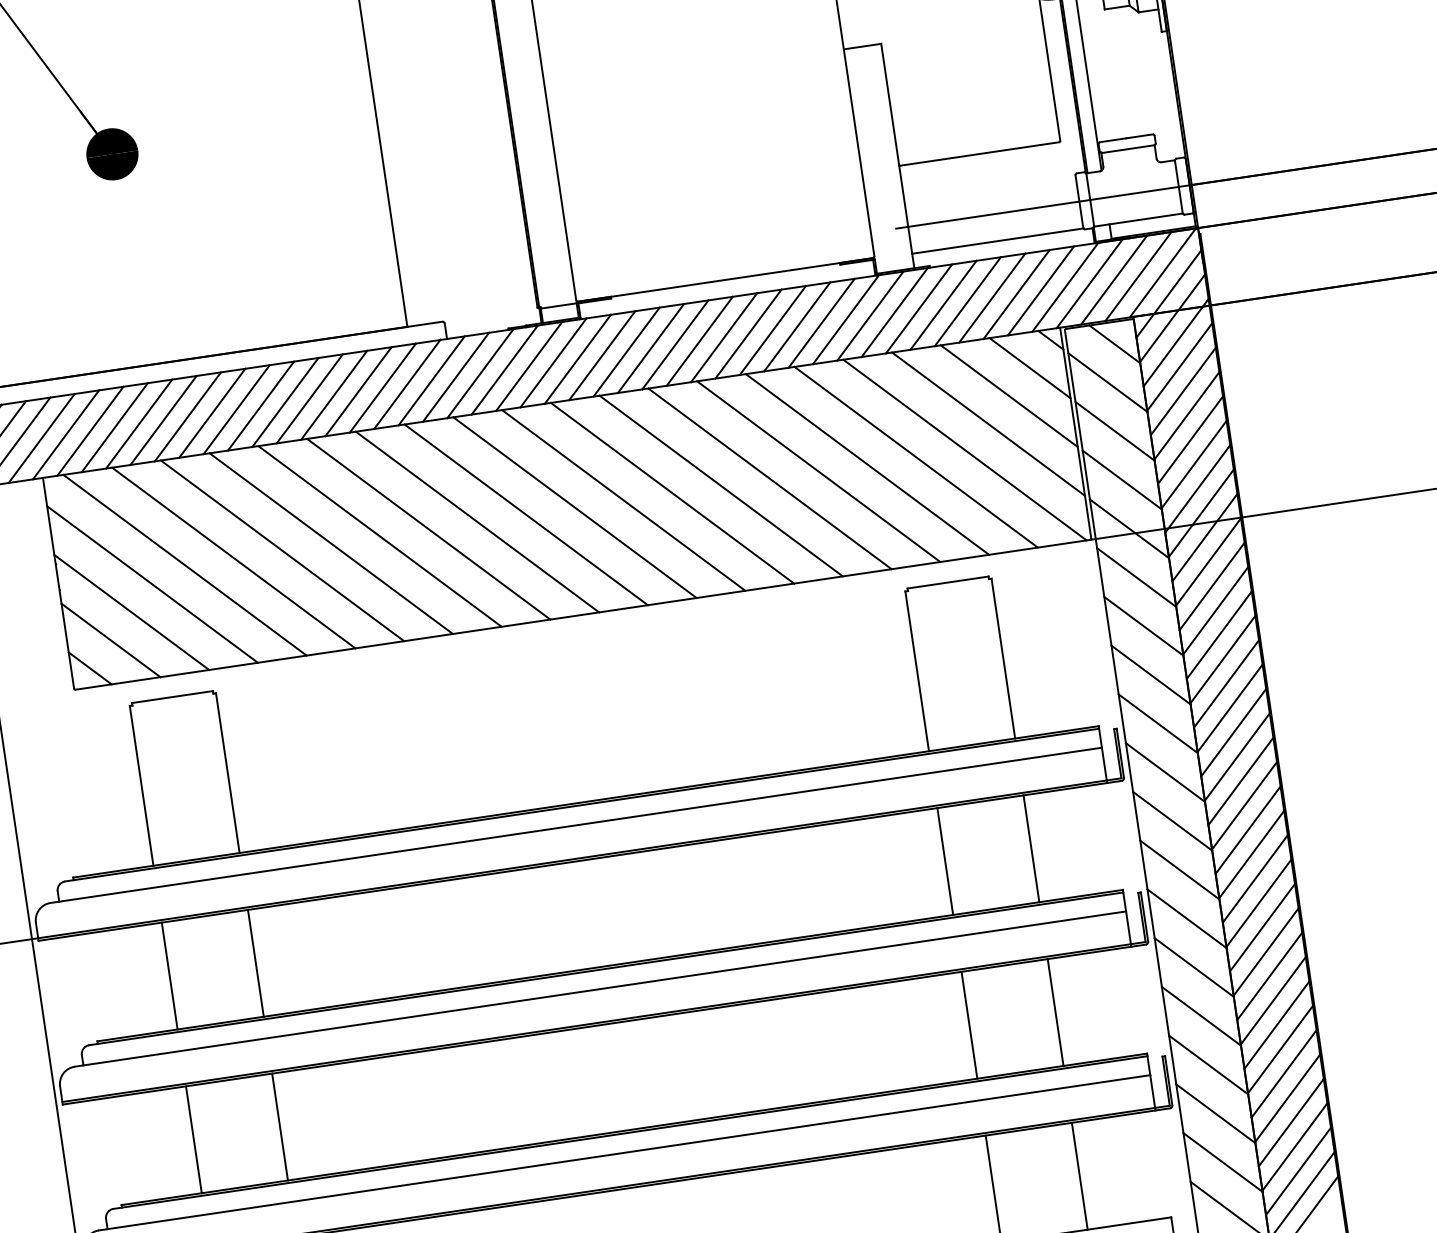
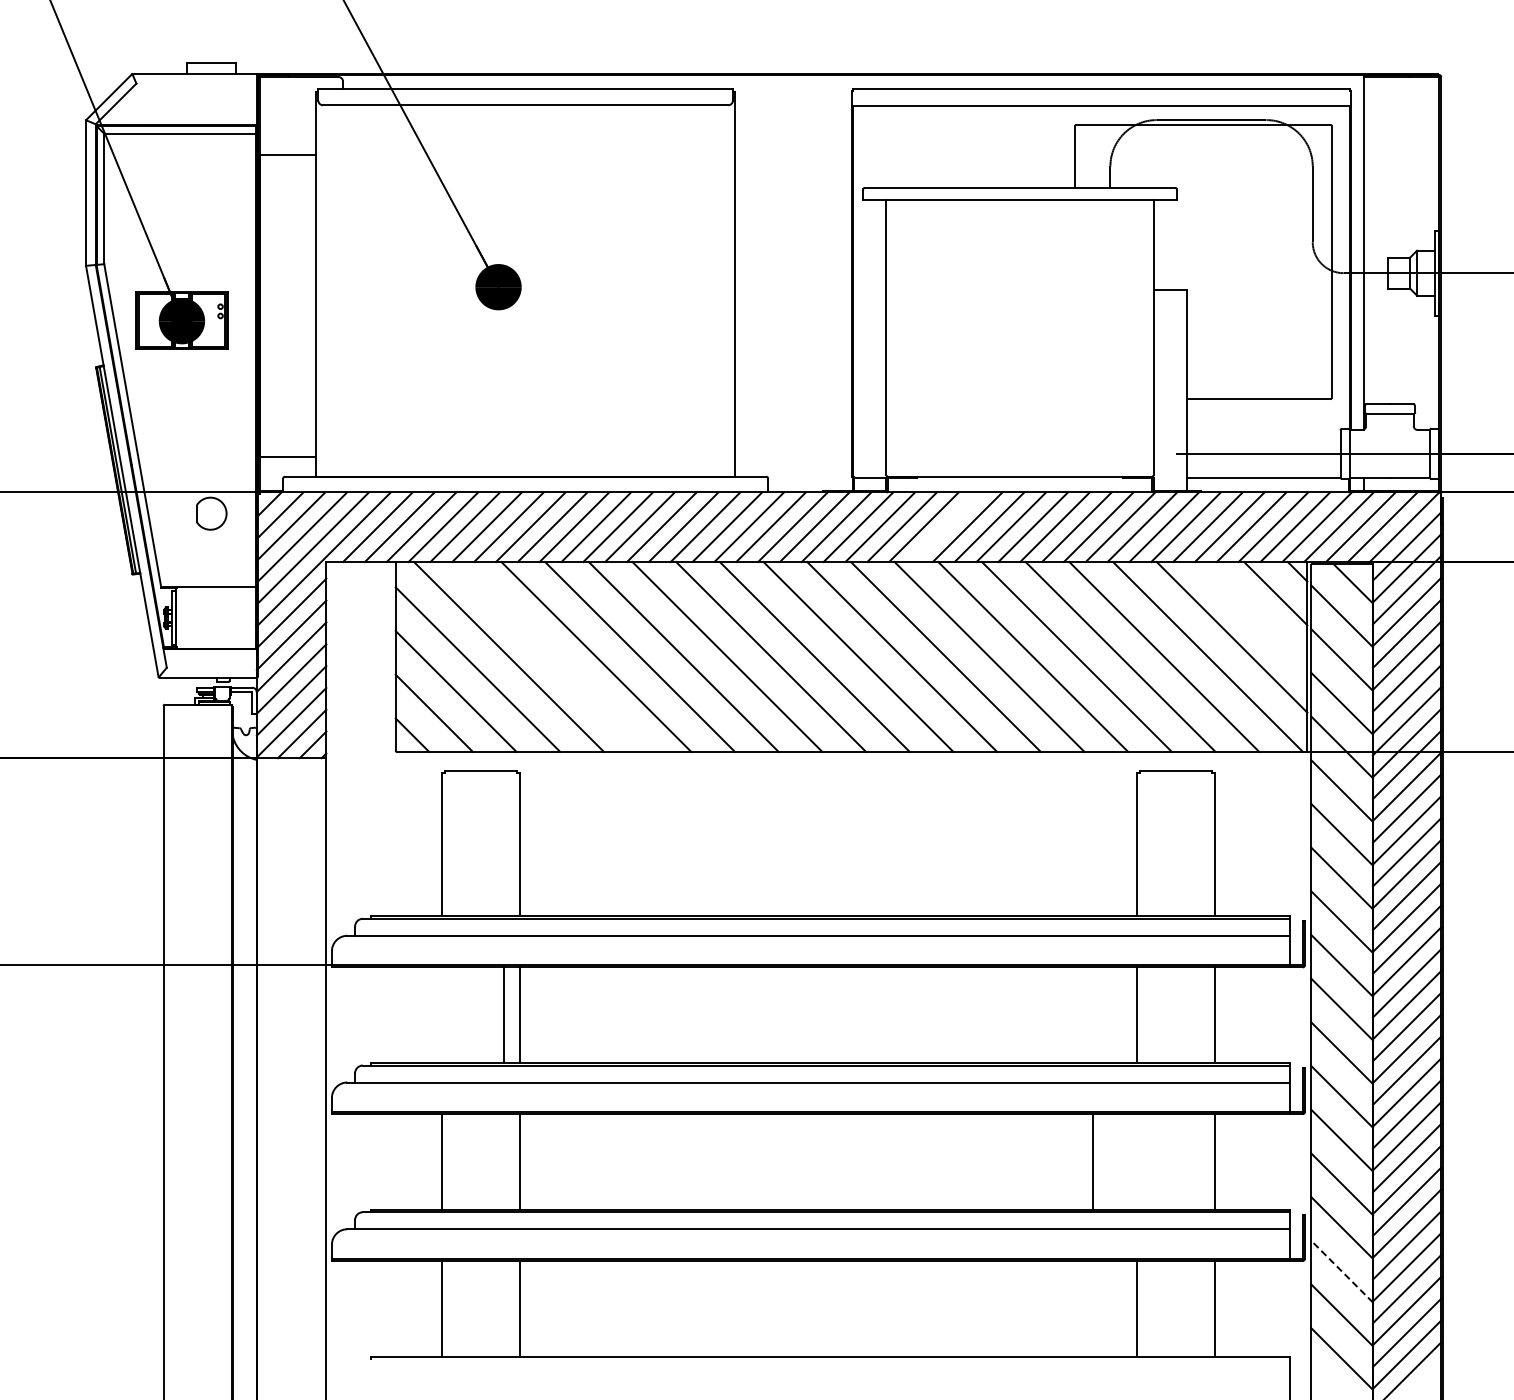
line: (650, 348) -> (945, 527), removed
line: (1008, 396) -> (1253, 615), removed
line: (233, 557) -> (552, 656), removed
line: (169, 976) -> (504, 1015), moved
line: (969, 1024) -> (1093, 1161), moved
line: (1216, 1113) -> (1342, 1271), solid -> dashed

